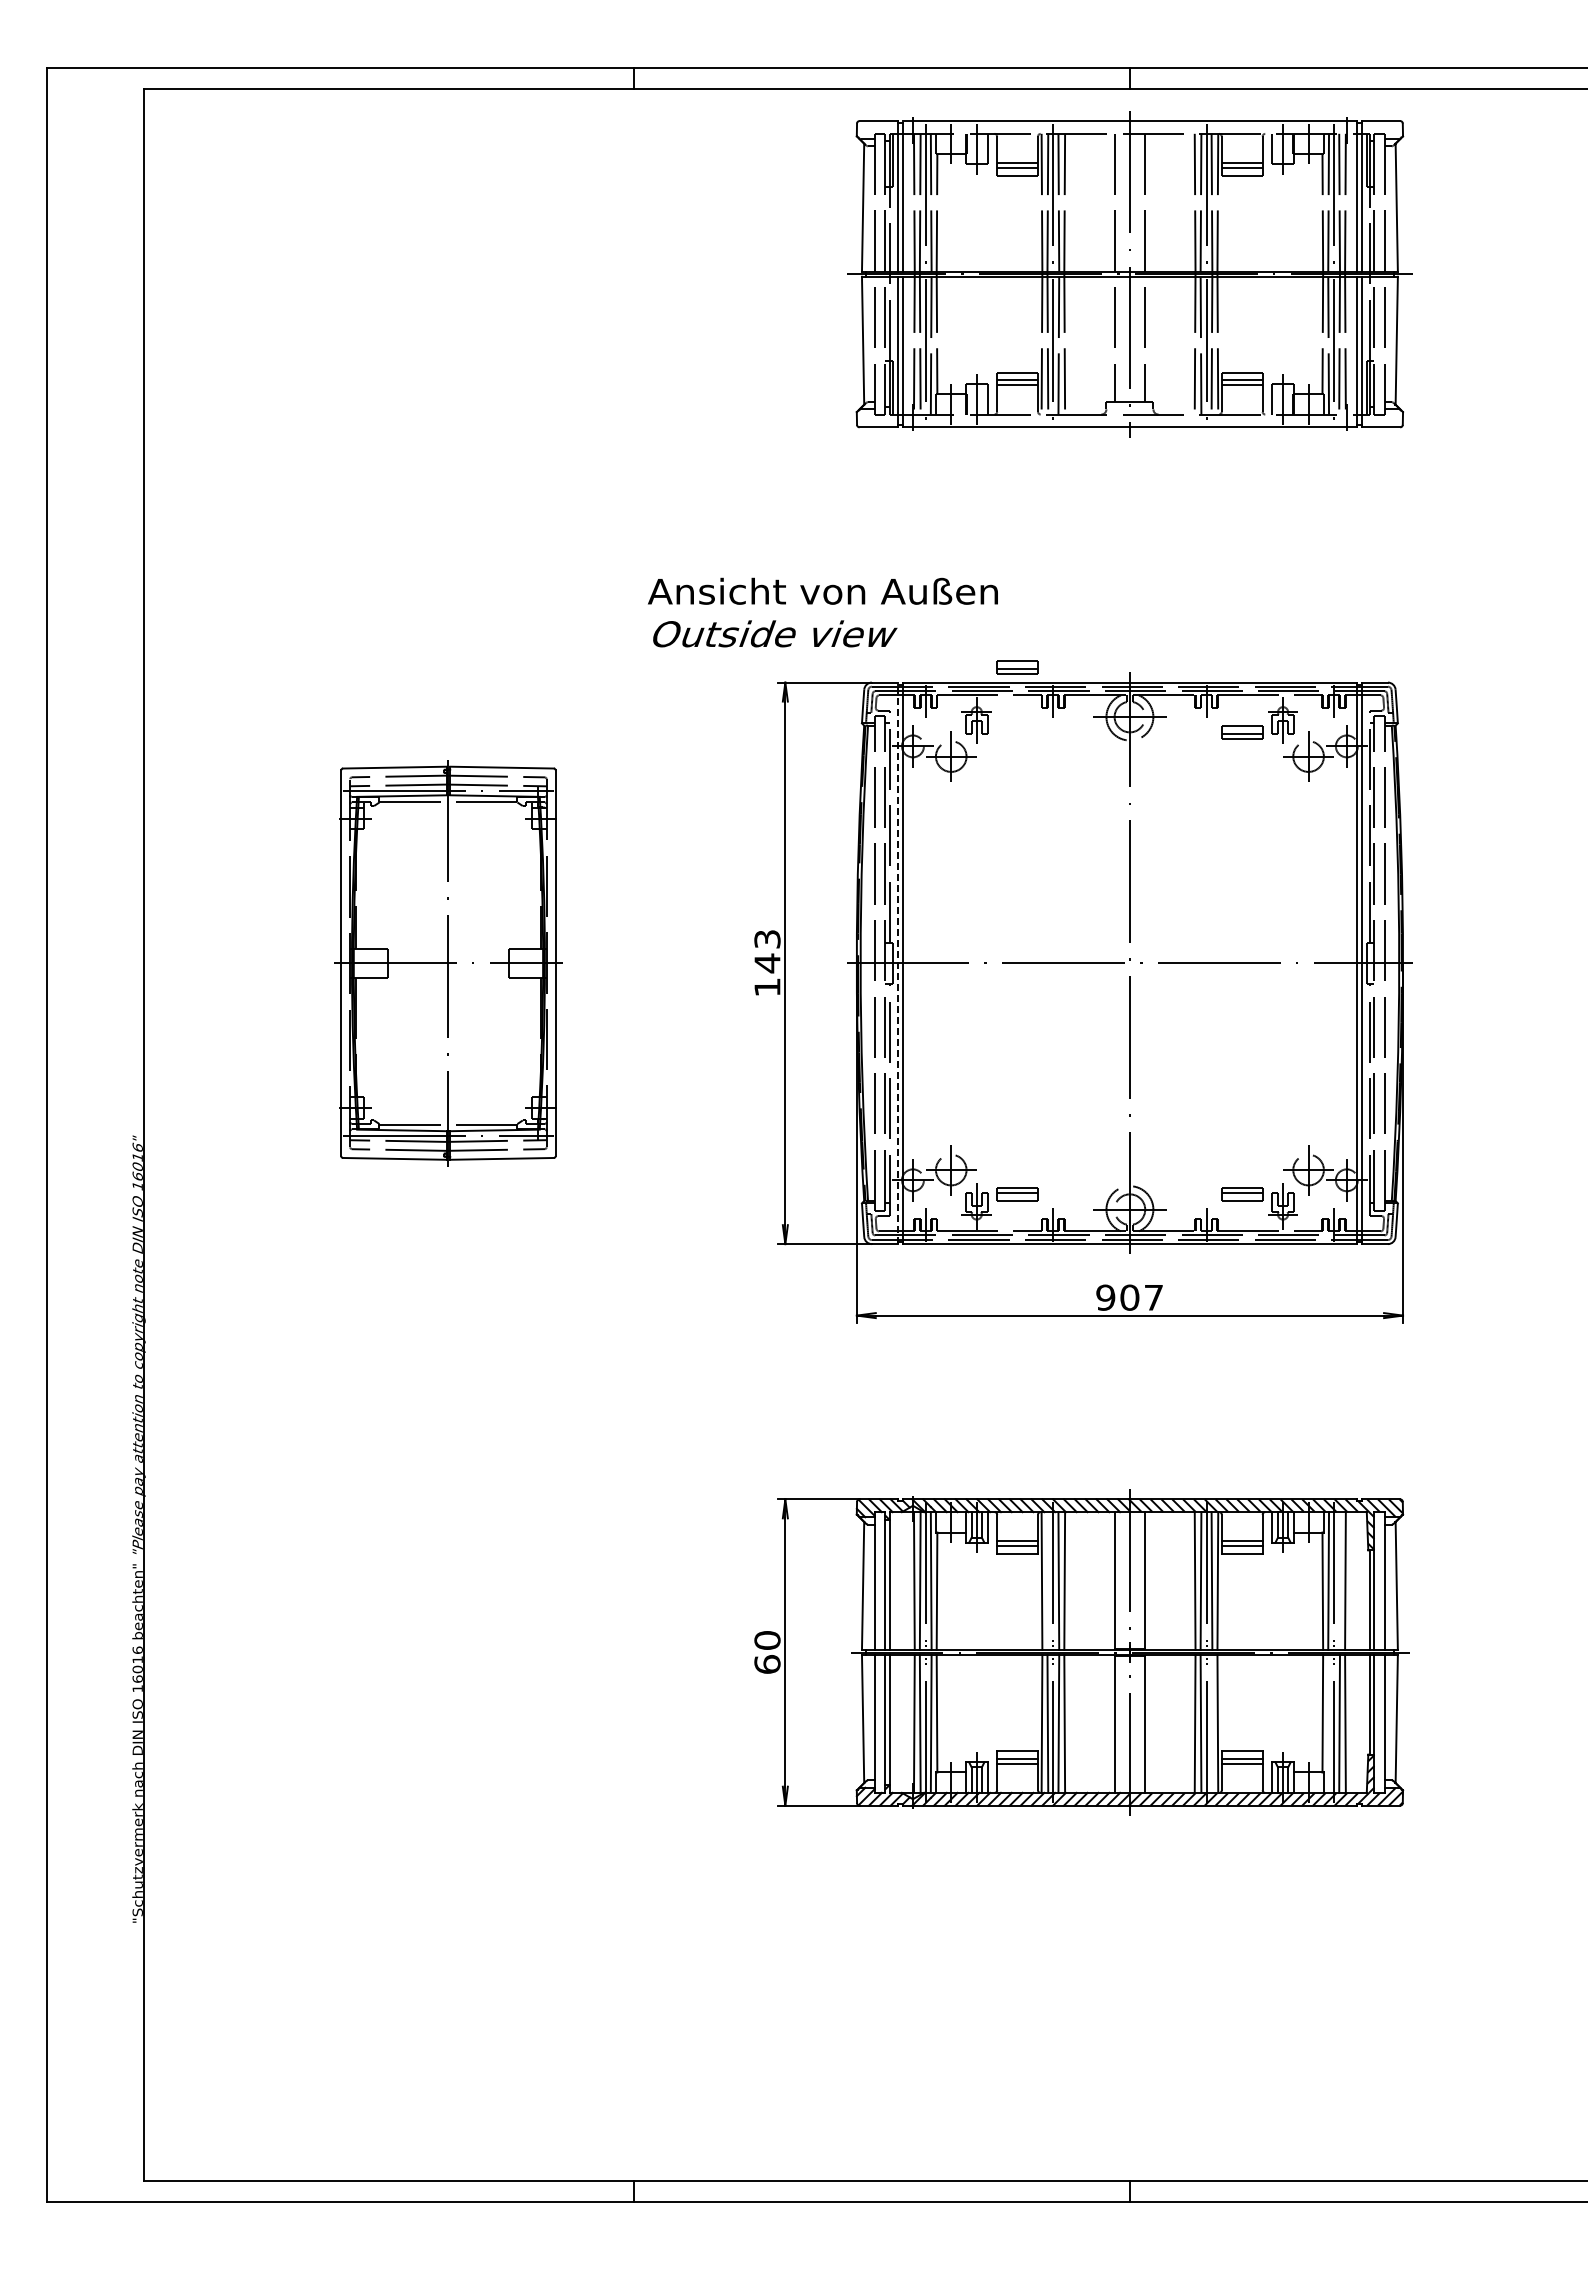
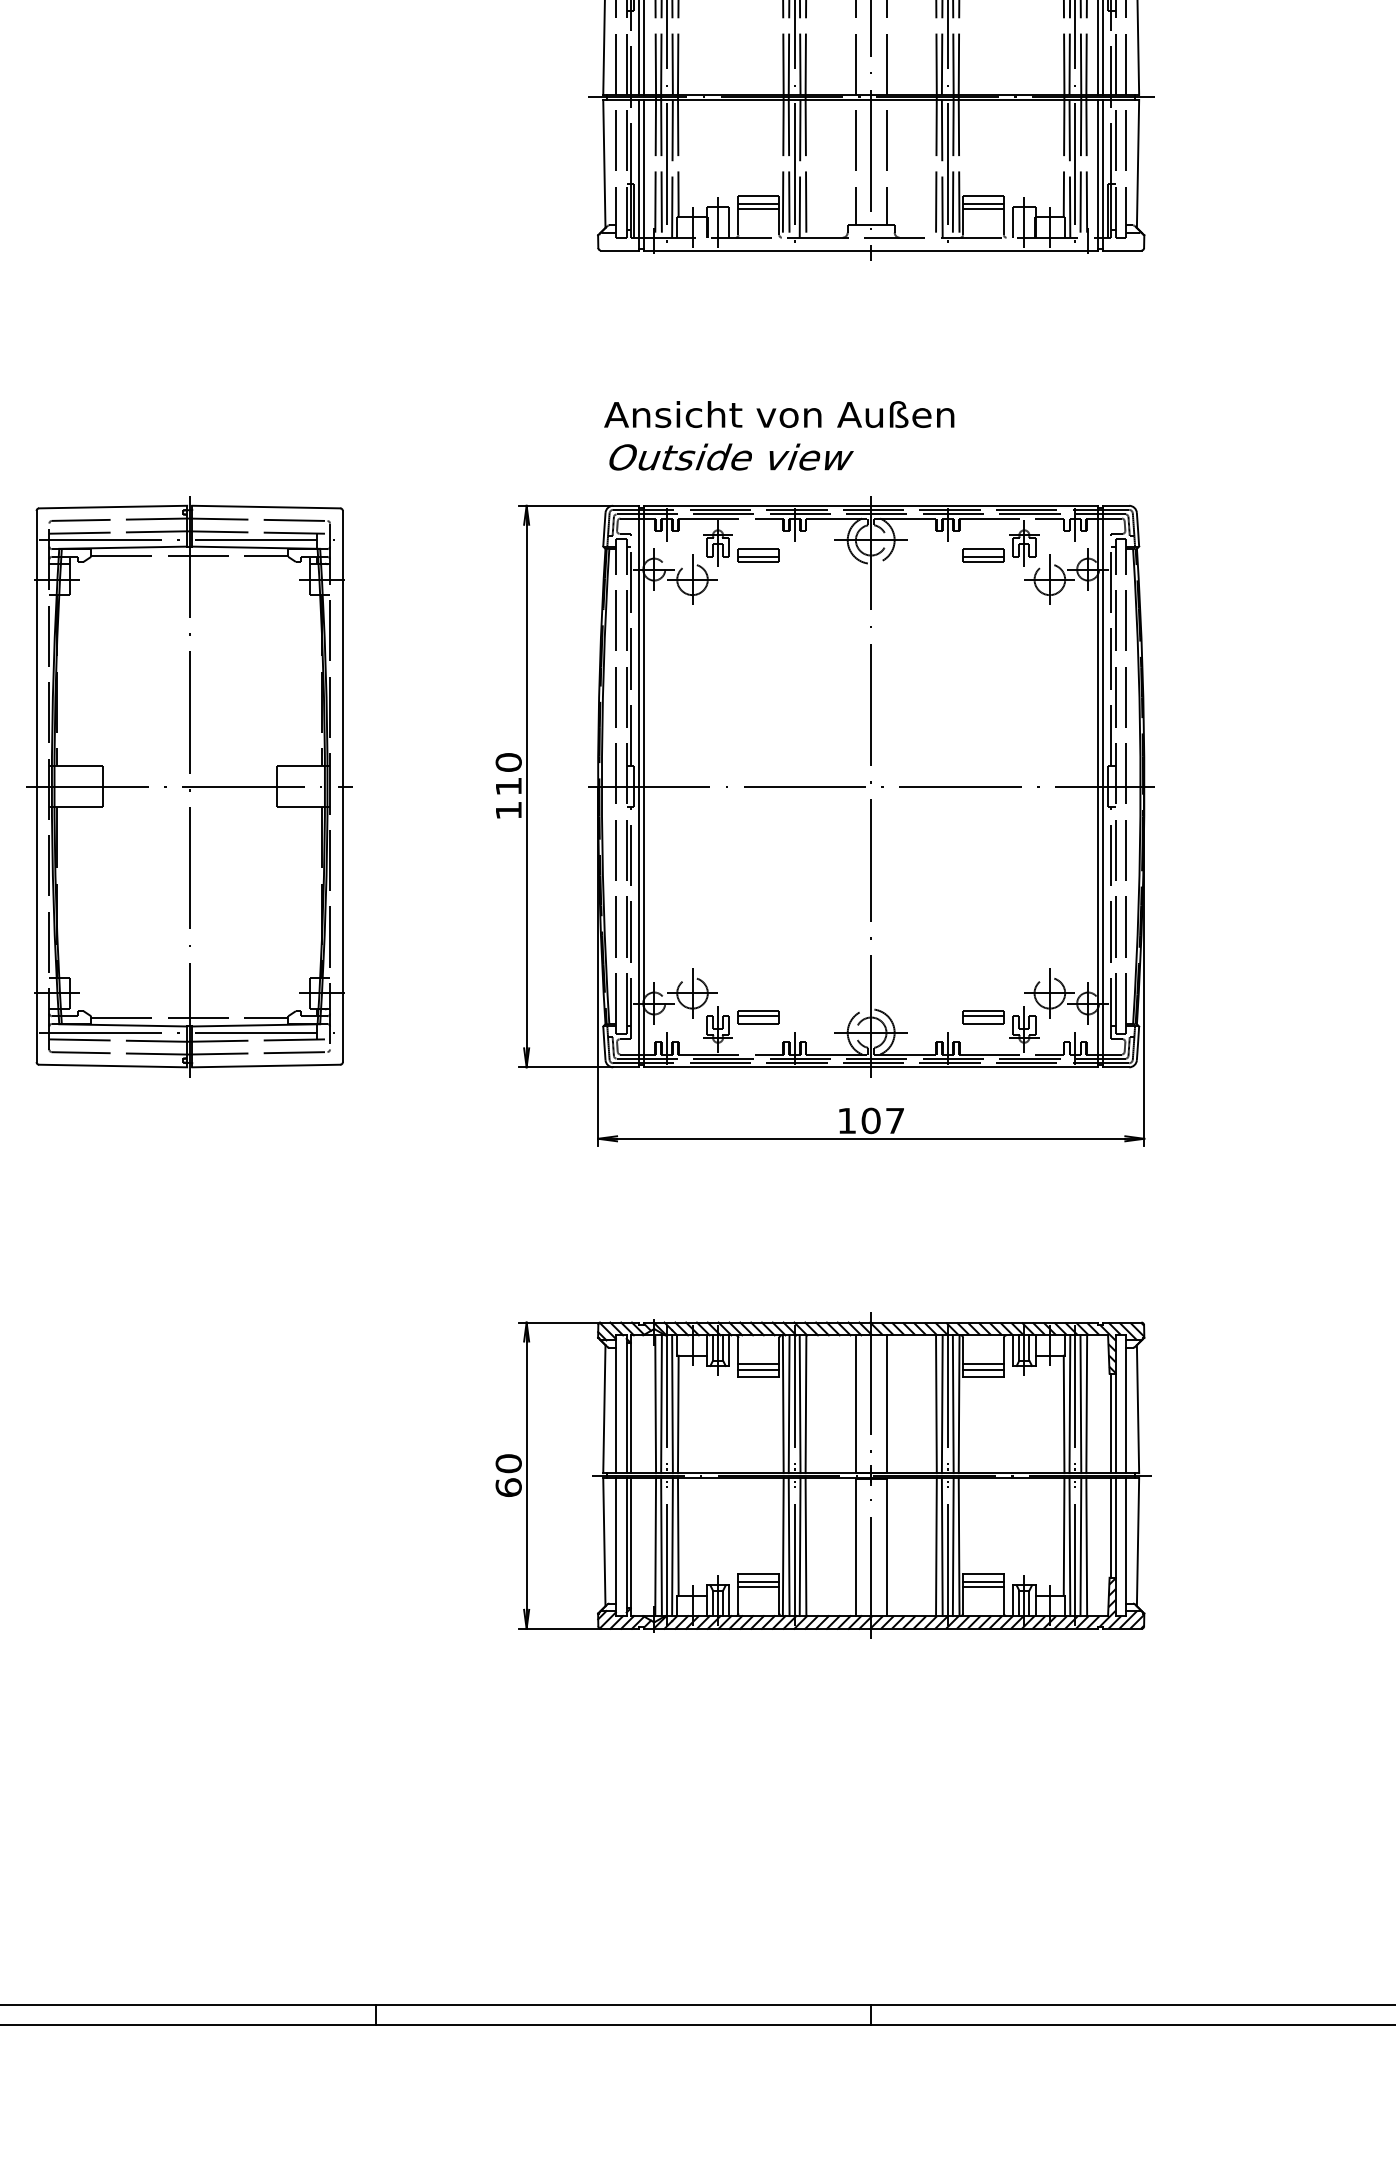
text: (822, 612) -> (778, 435), moved
part: (1017, 667) -> (758, 555), moved
text: (767, 951) -> (508, 774), 143 -> 110
part: (448, 962) -> (189, 785), size x1.43
line: (897, 963) -> (638, 786), dashed -> solid
text: (1105, 1297) -> (846, 1120), 907 -> 107
line: (1047, 1580) -> (788, 1403), added
line: (1339, 1580) -> (1080, 1403), added
line: (1211, 1723) -> (952, 1546), added
line: (1328, 1723) -> (1069, 1546), added

